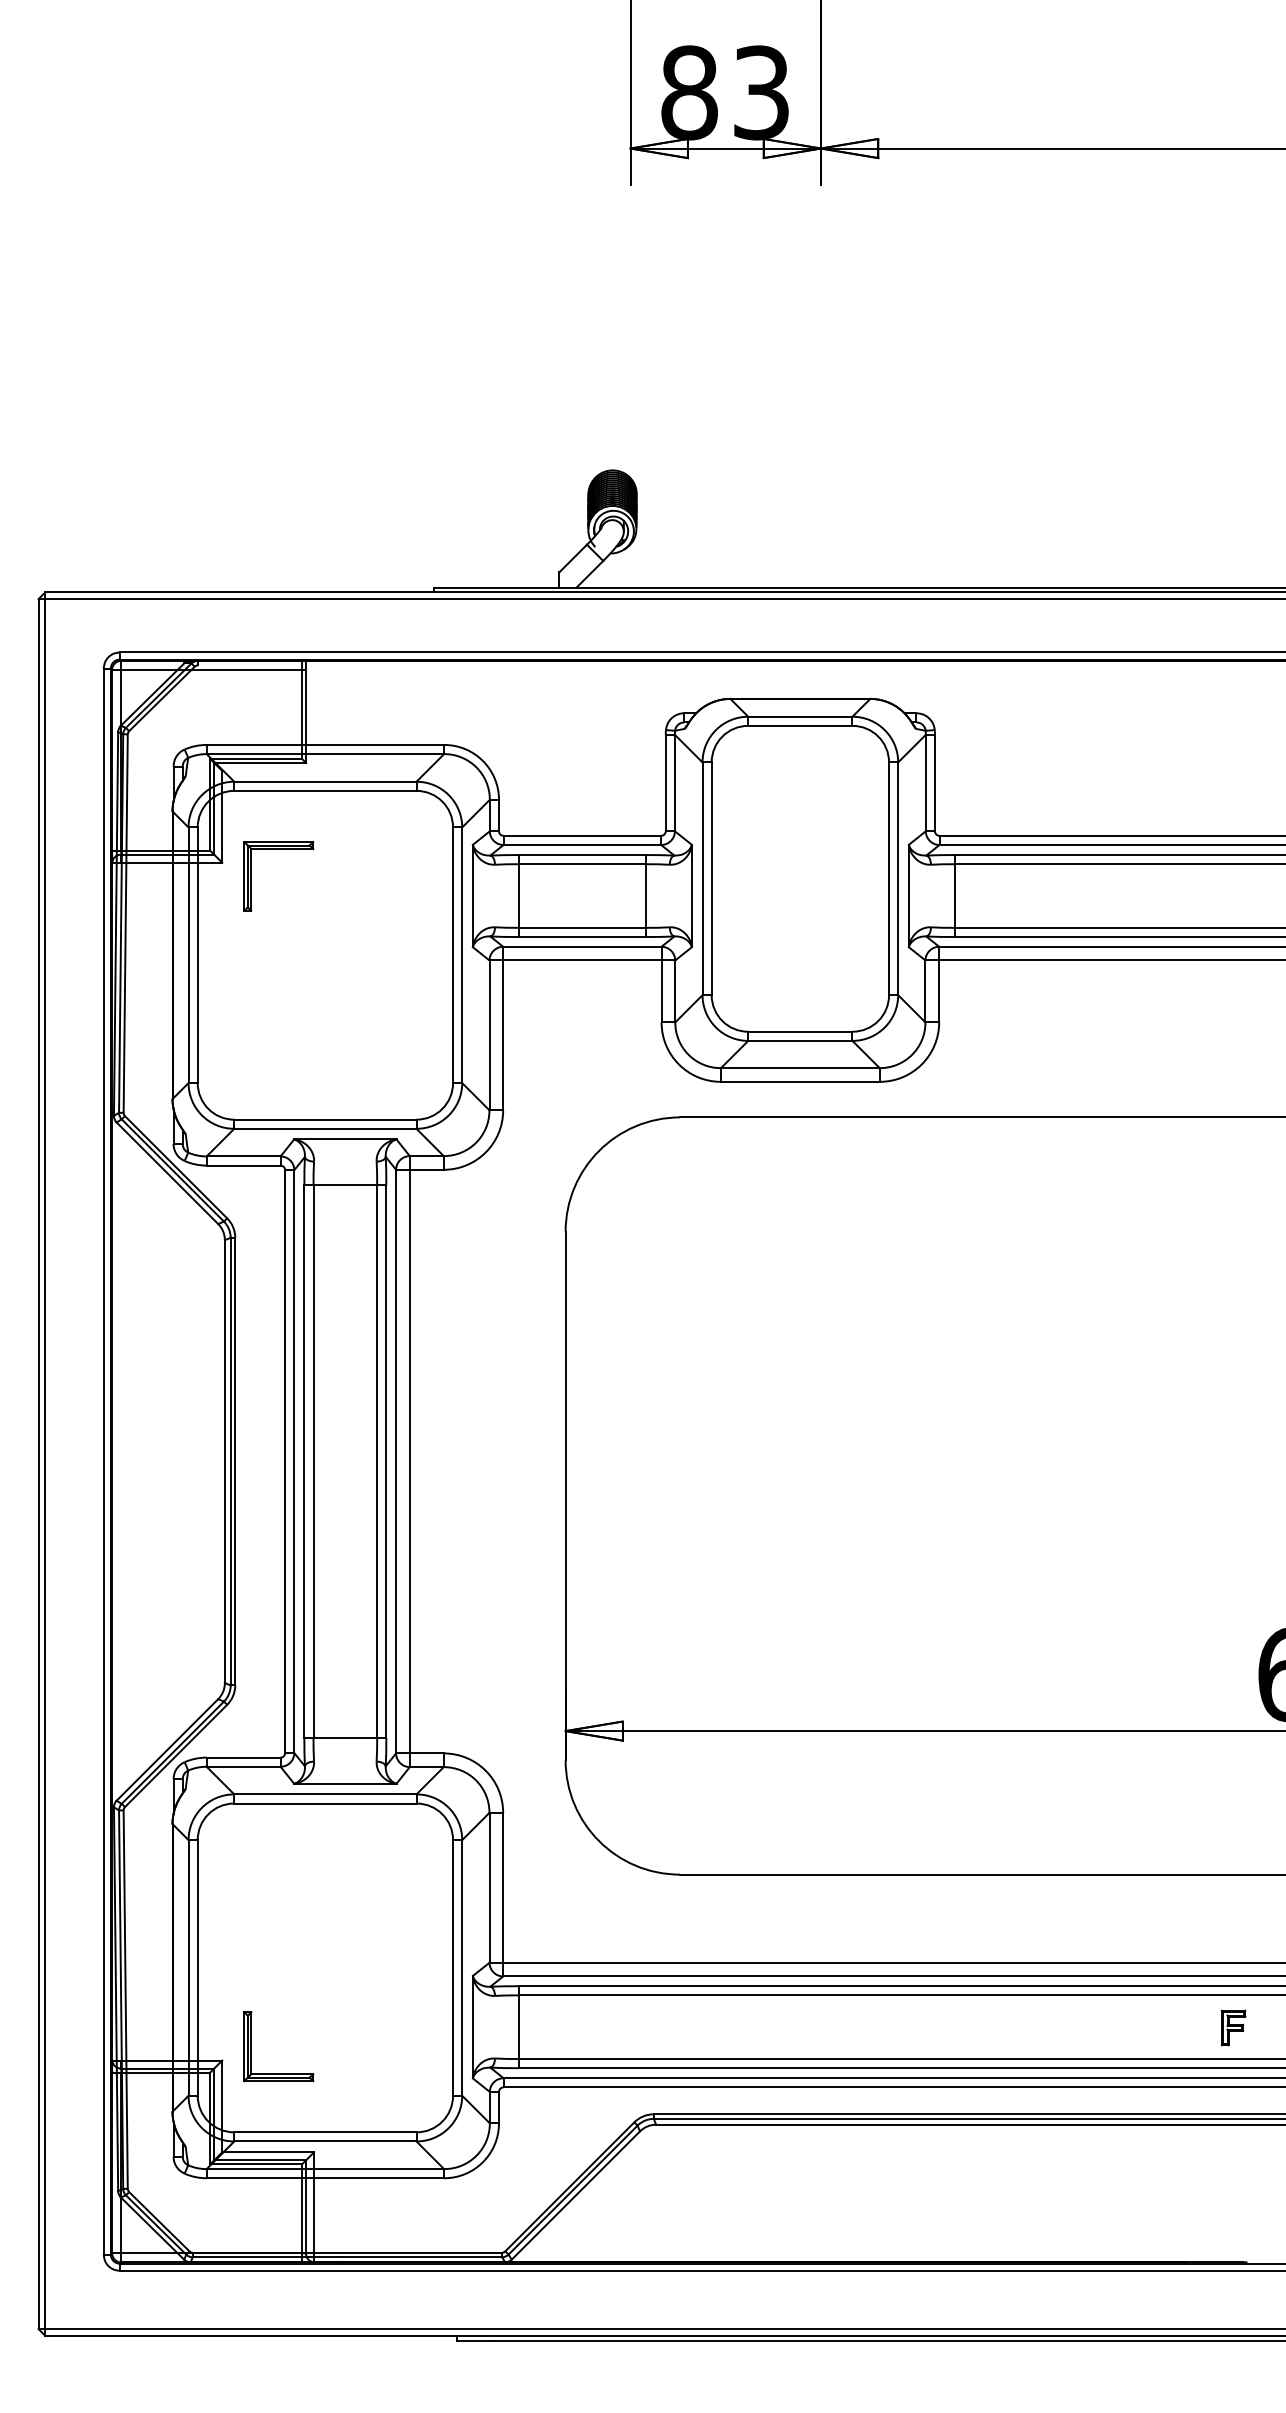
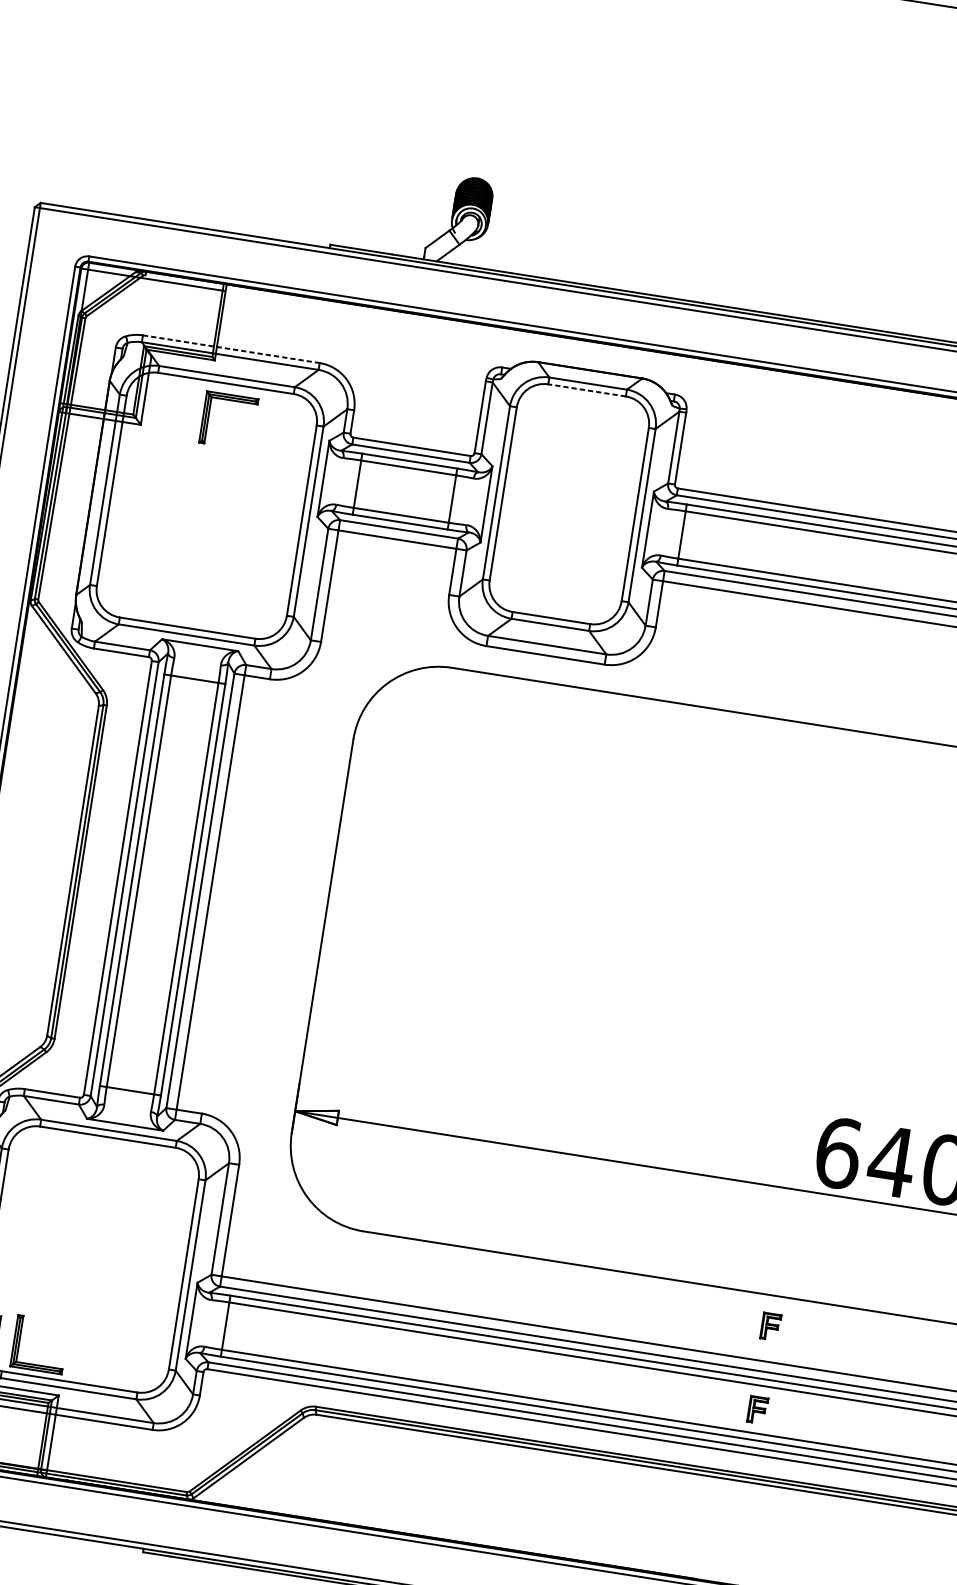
line: (799, 725) -> (586, 390), solid -> dashed
line: (325, 744) -> (231, 348), solid -> dashed
part: (278, 849) -> (231, 400), moved
part: (1233, 1915) -> (770, 1326), added
part: (251, 2046) -> (19, 1341), moved

